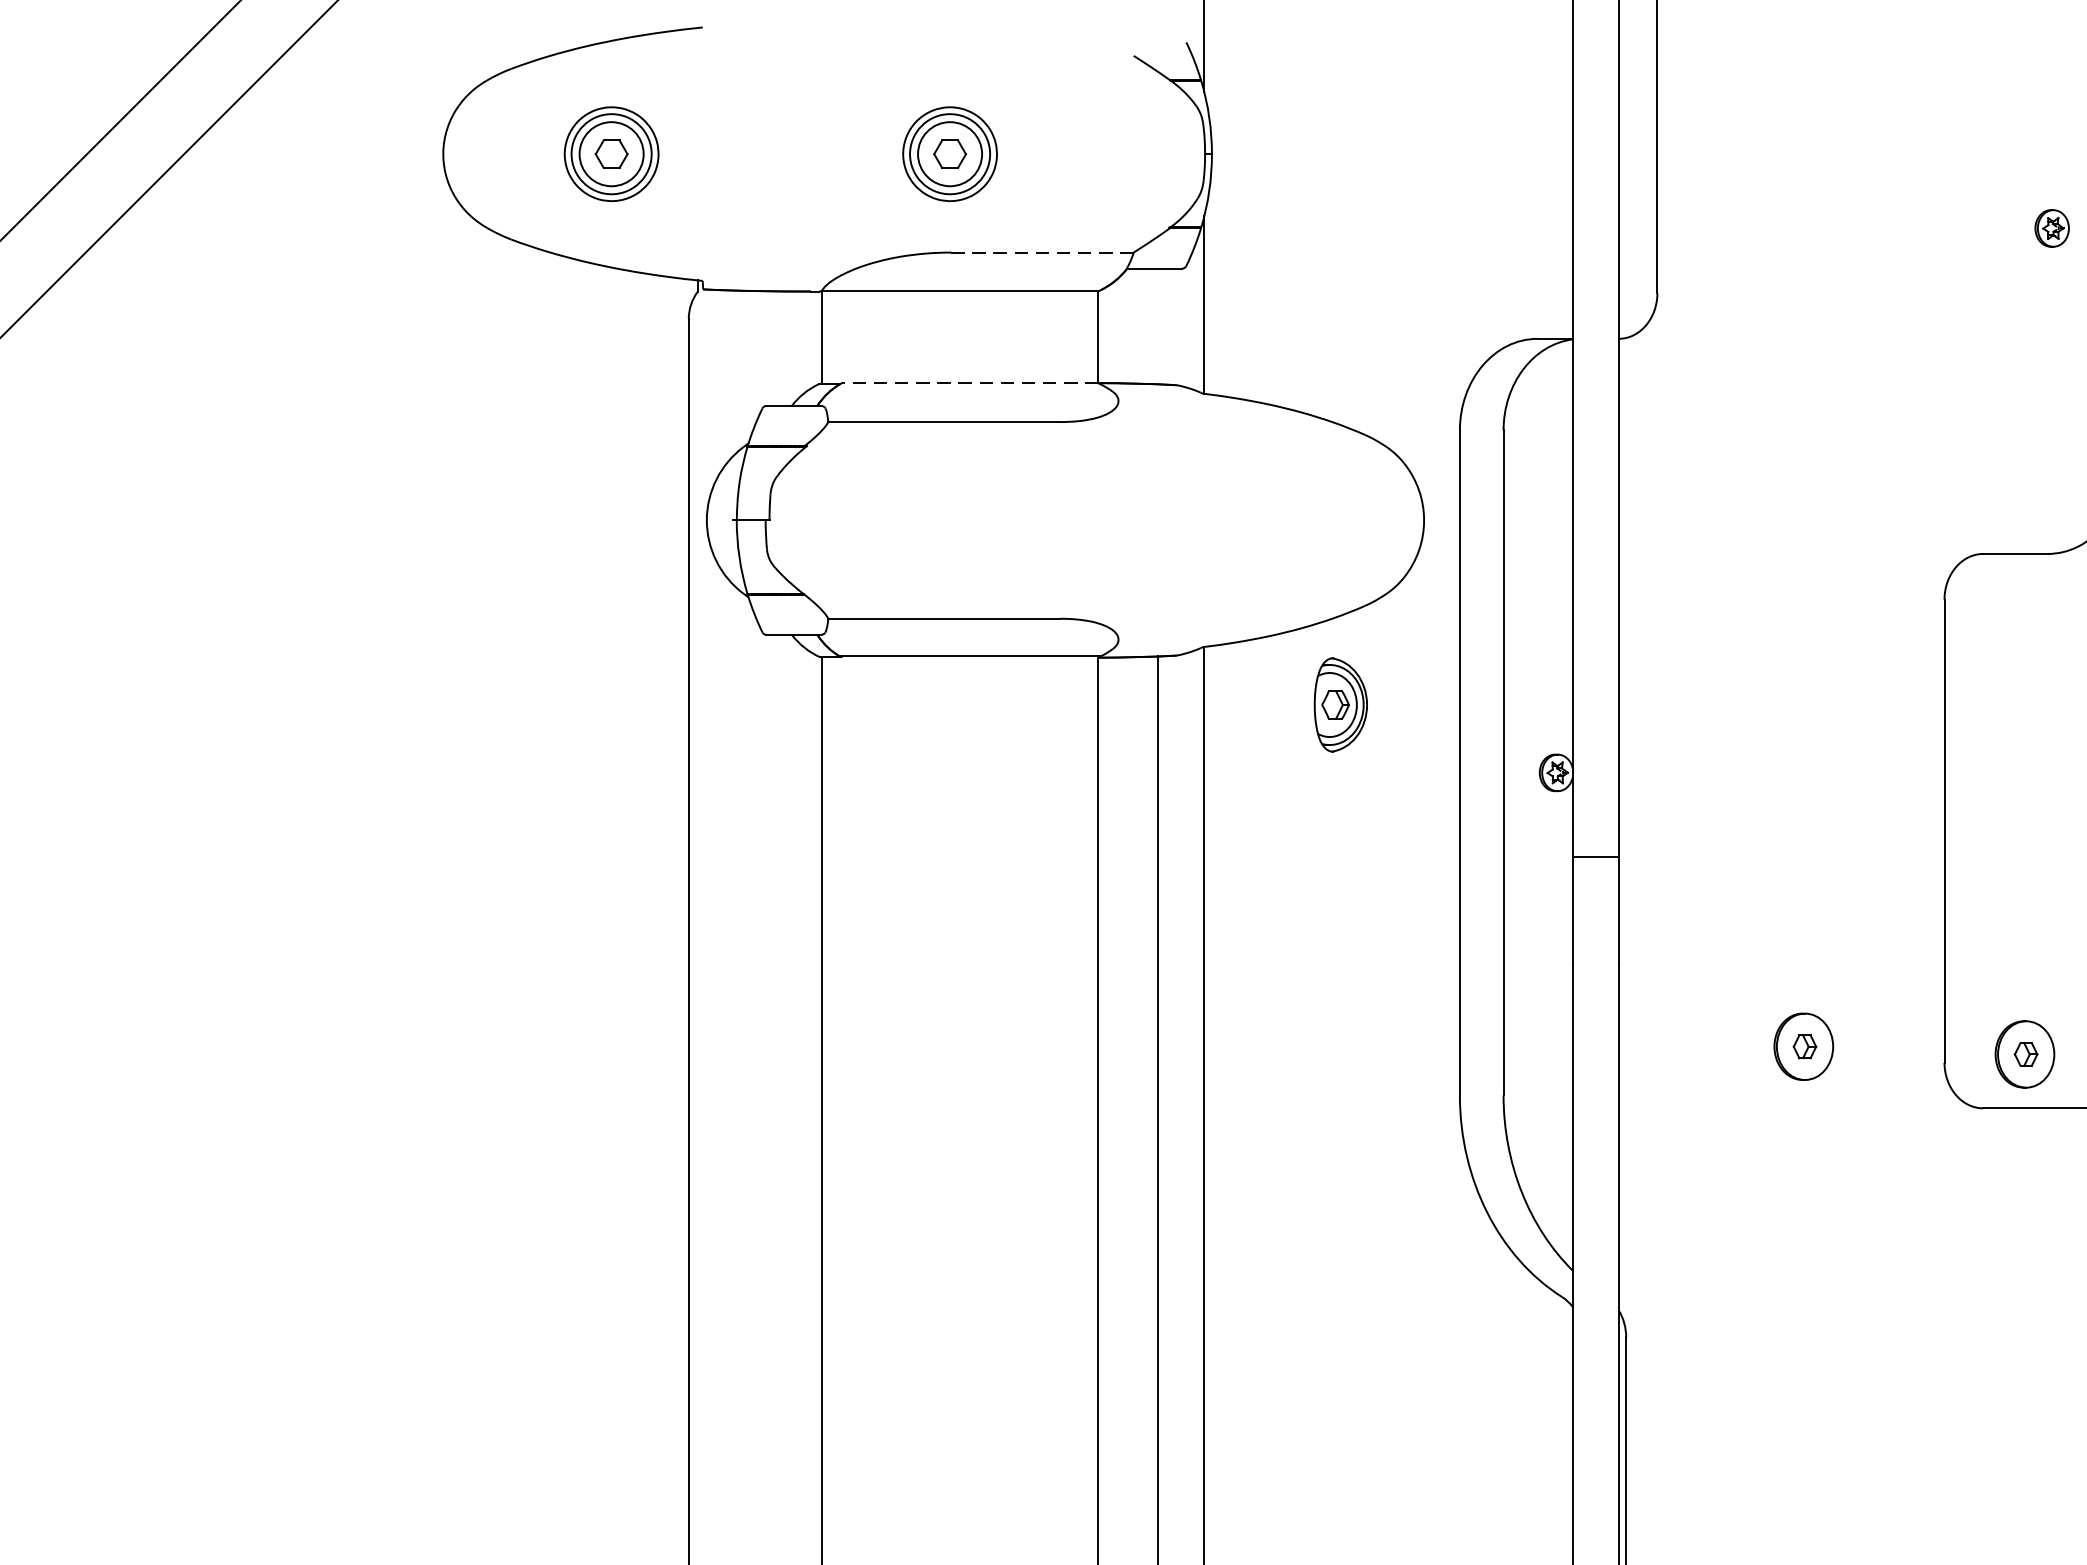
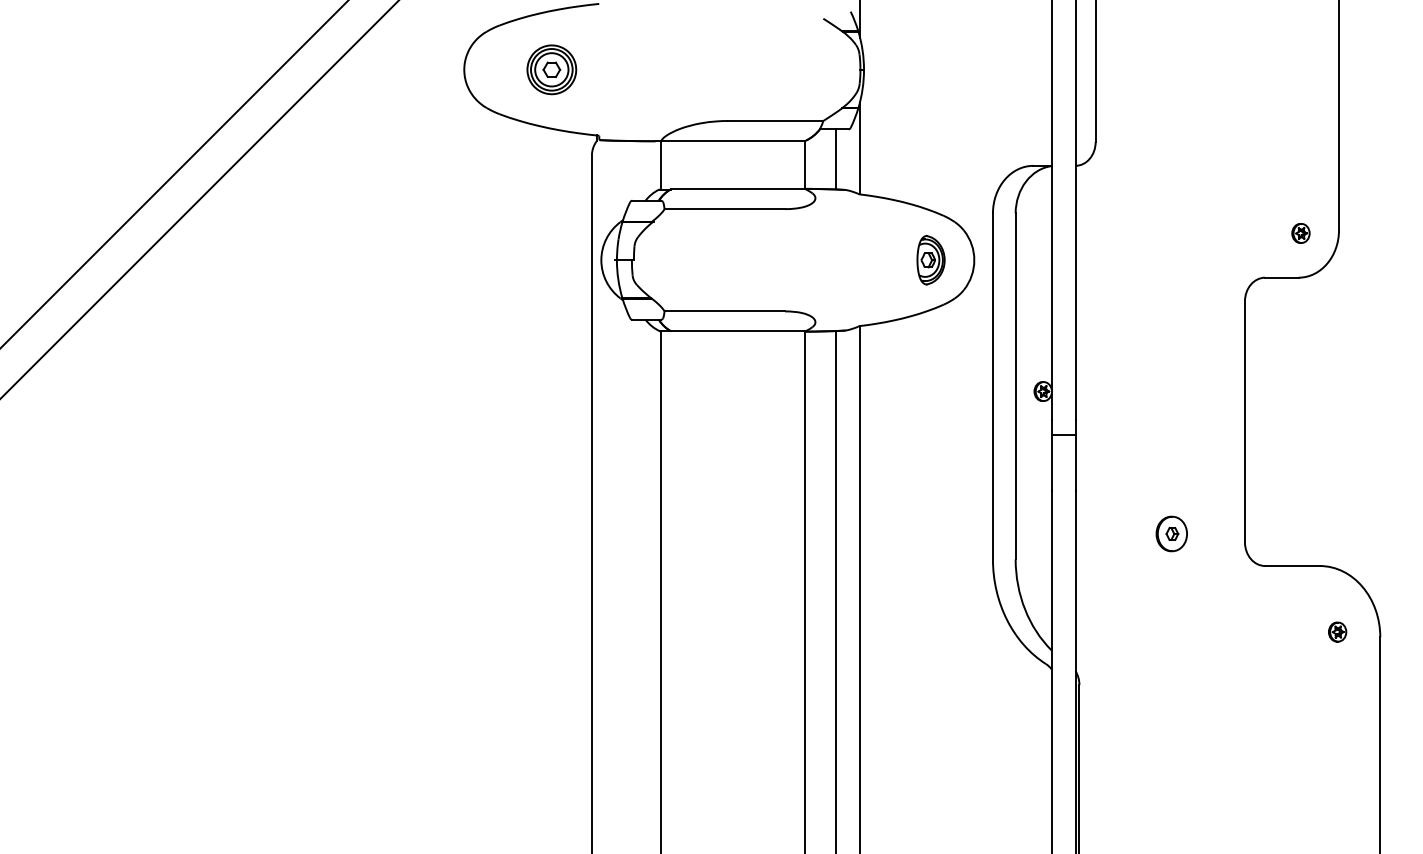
part: (949, 153) -> (727, 69), removed
part: (2051, 228) -> (1300, 233), moved
line: (1041, 251) -> (775, 120), dashed -> solid
line: (1159, 326) -> (836, 159), added
line: (970, 384) -> (738, 189), dashed -> solid
part: (1339, 705) -> (930, 260), moved
part: (2024, 1053) -> (1286, 537), removed

